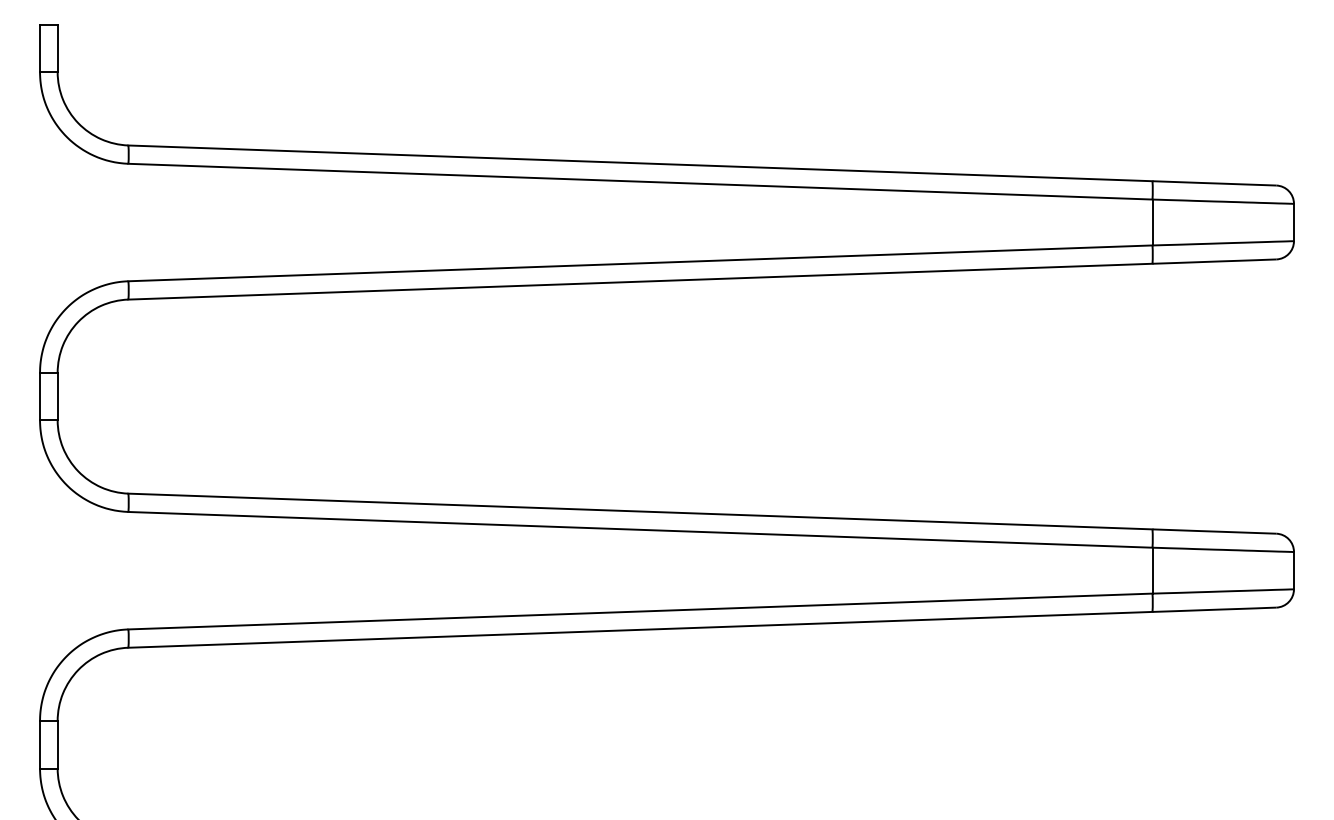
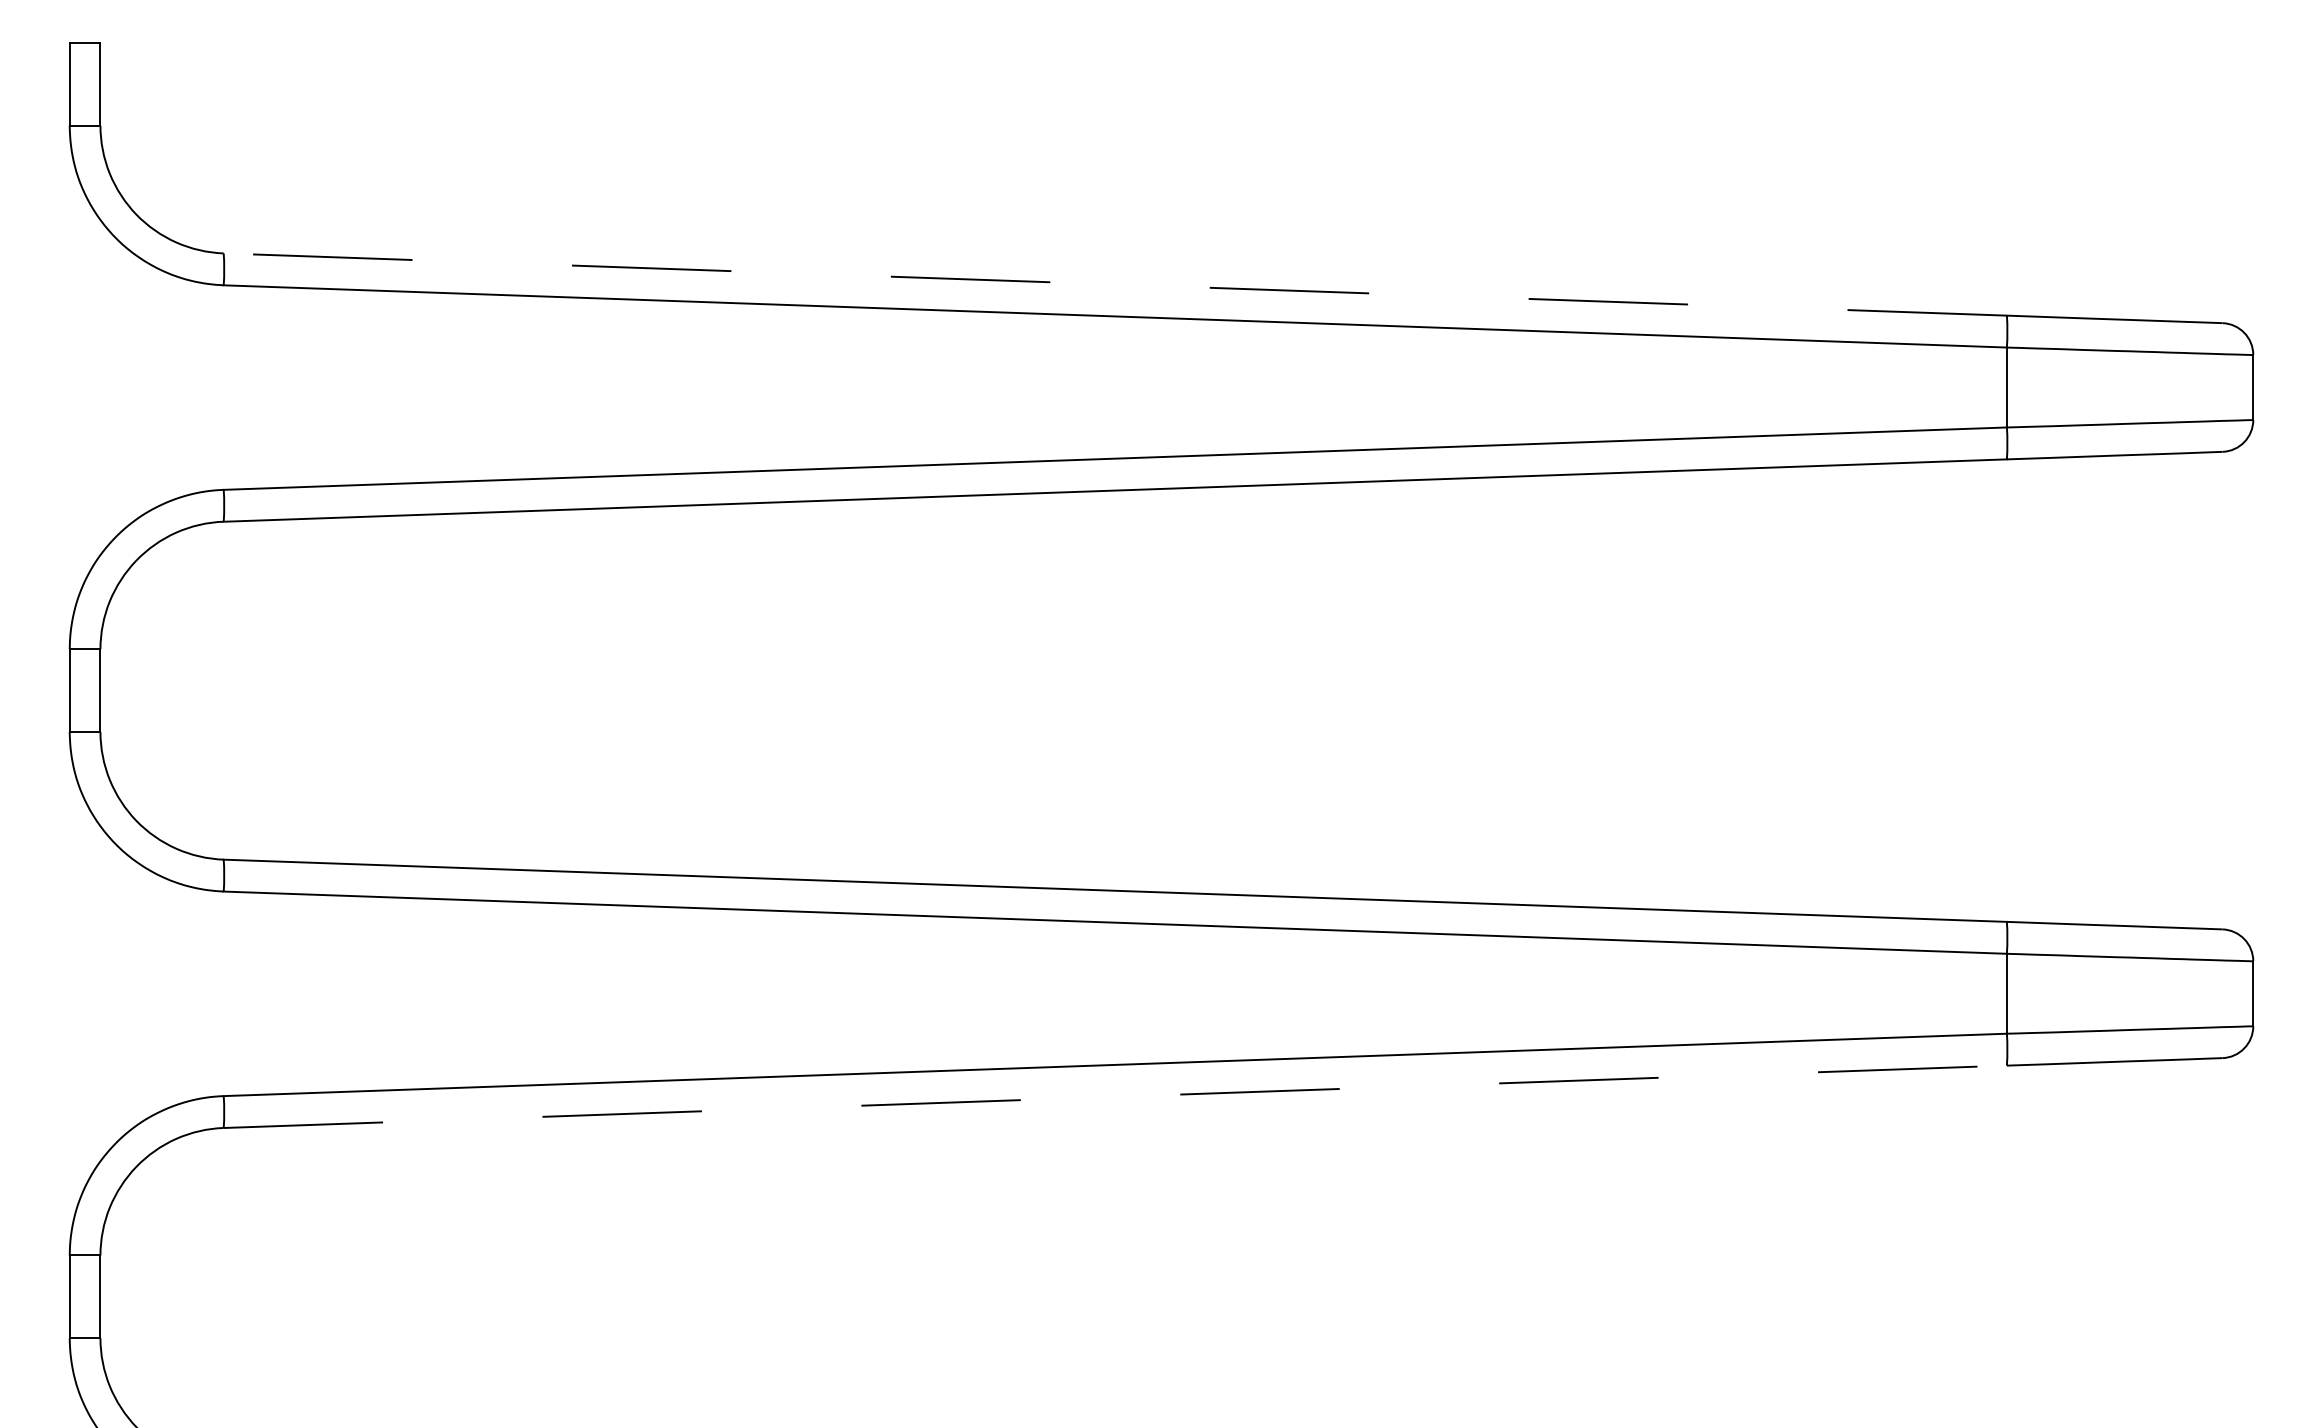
line: (639, 163) -> (1113, 284), solid -> dashed
line: (640, 629) -> (1115, 1096), solid -> dashed

